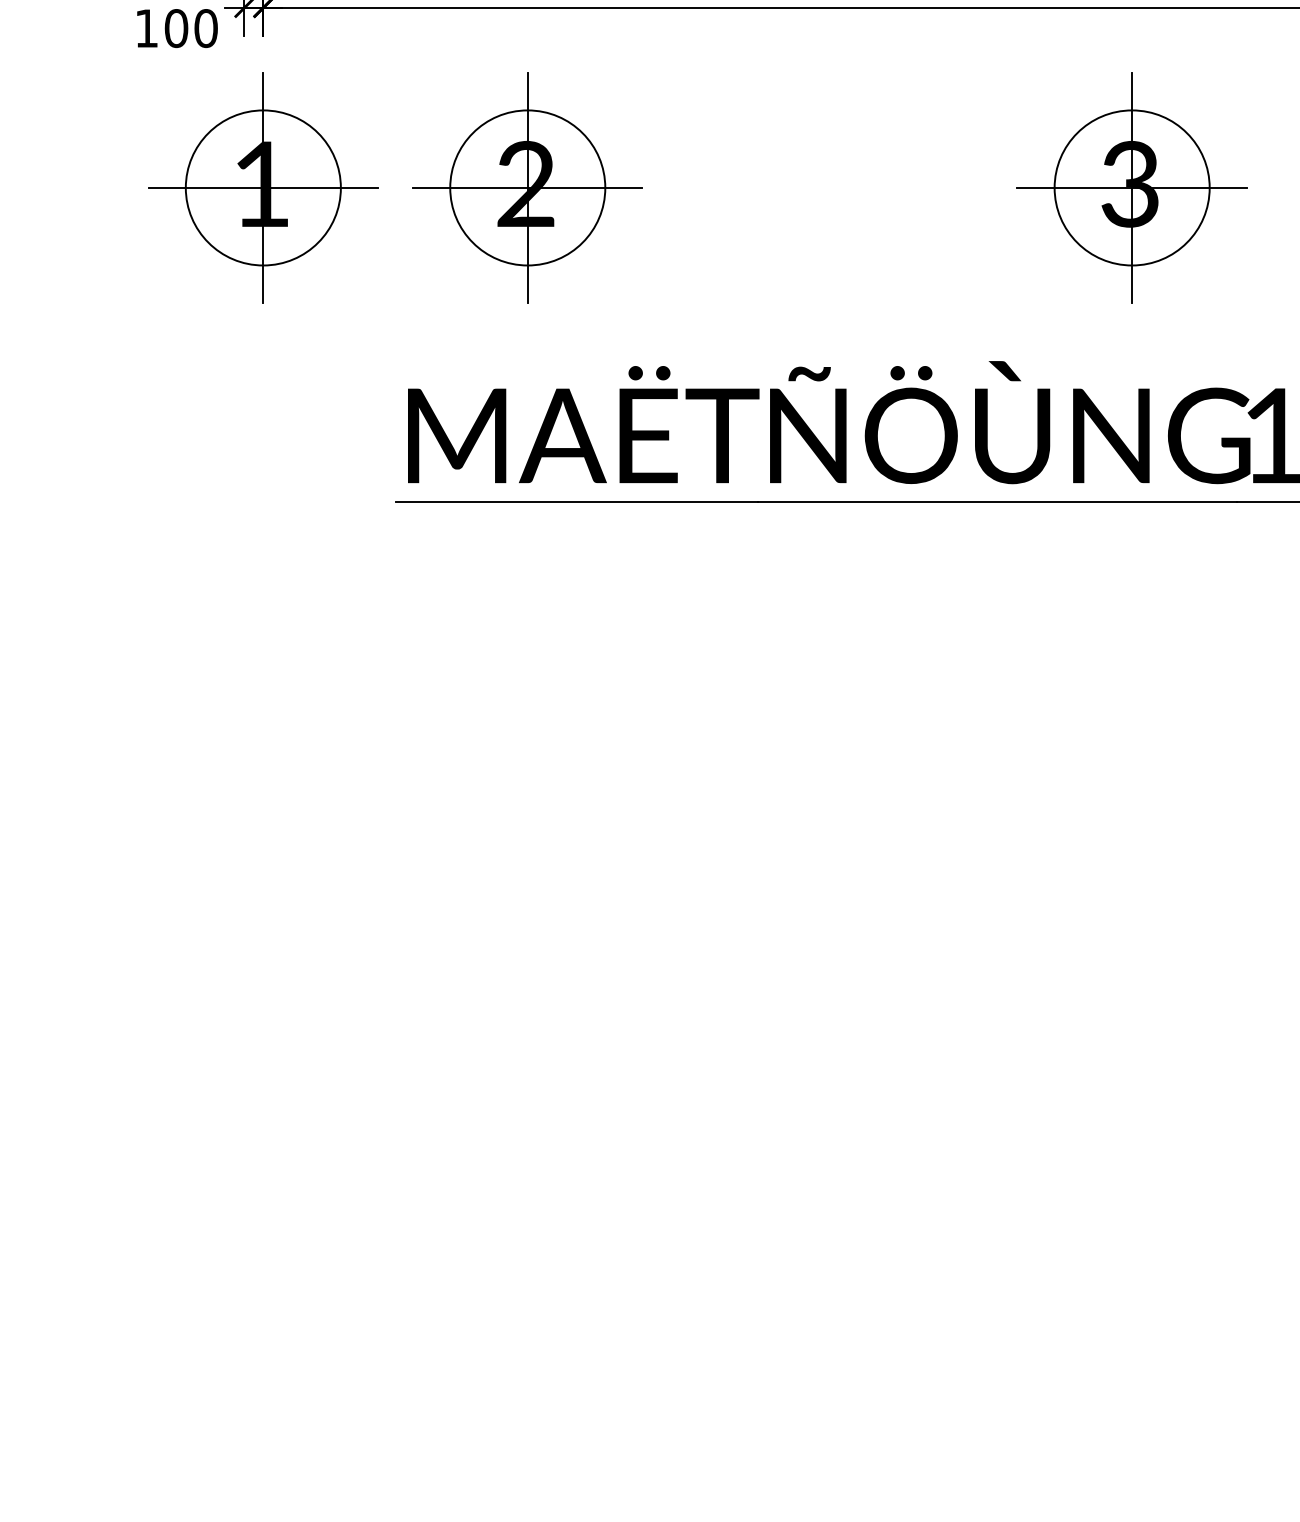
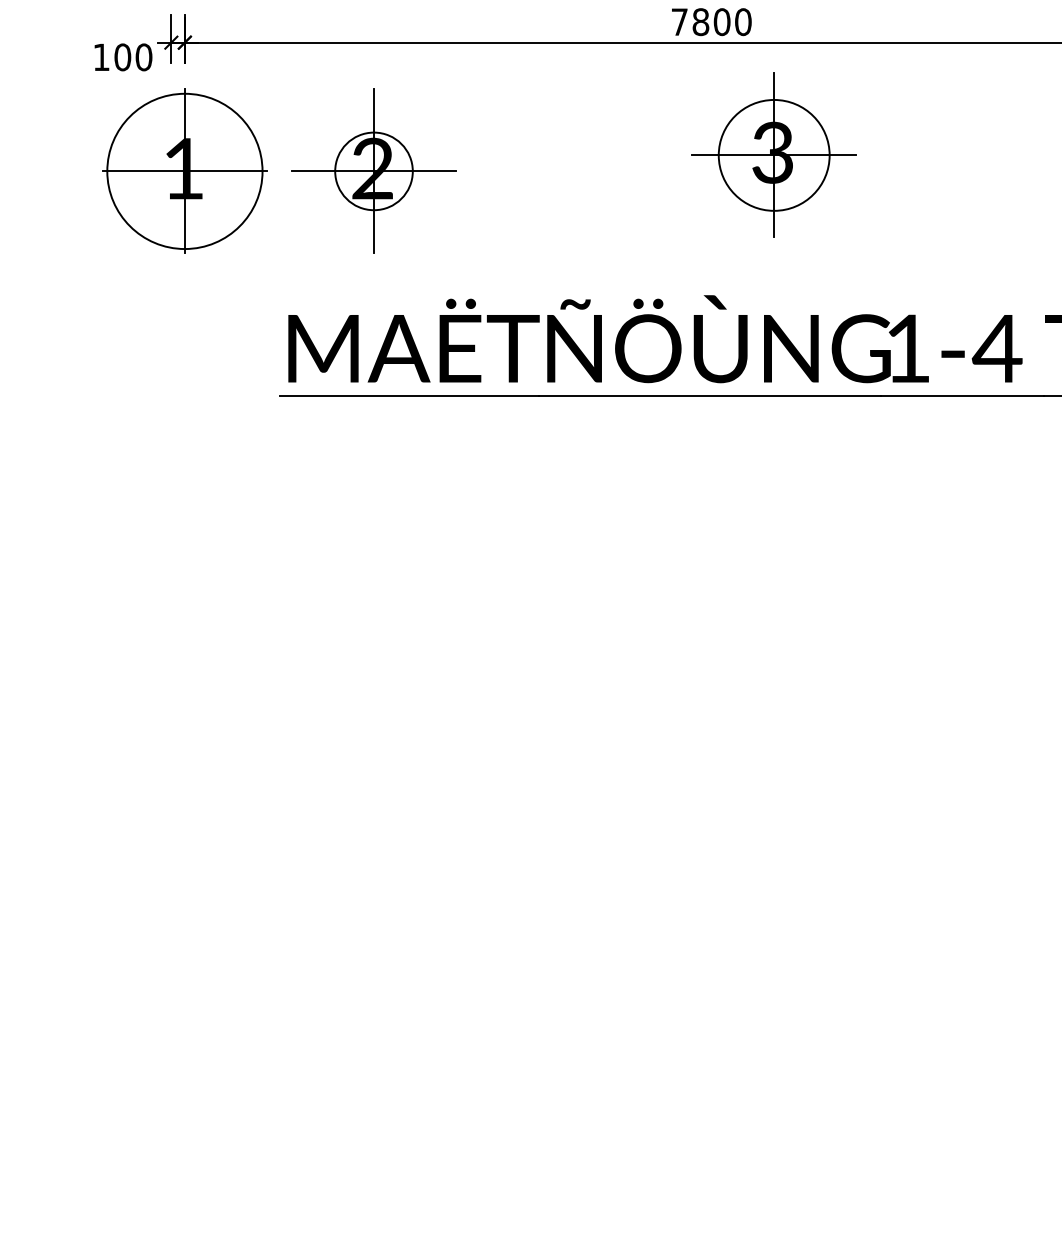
circle: (262, 186) -> (184, 170), size x1.4
circle: (527, 186) -> (373, 170), size x0.7
part: (1131, 186) -> (773, 154), moved

